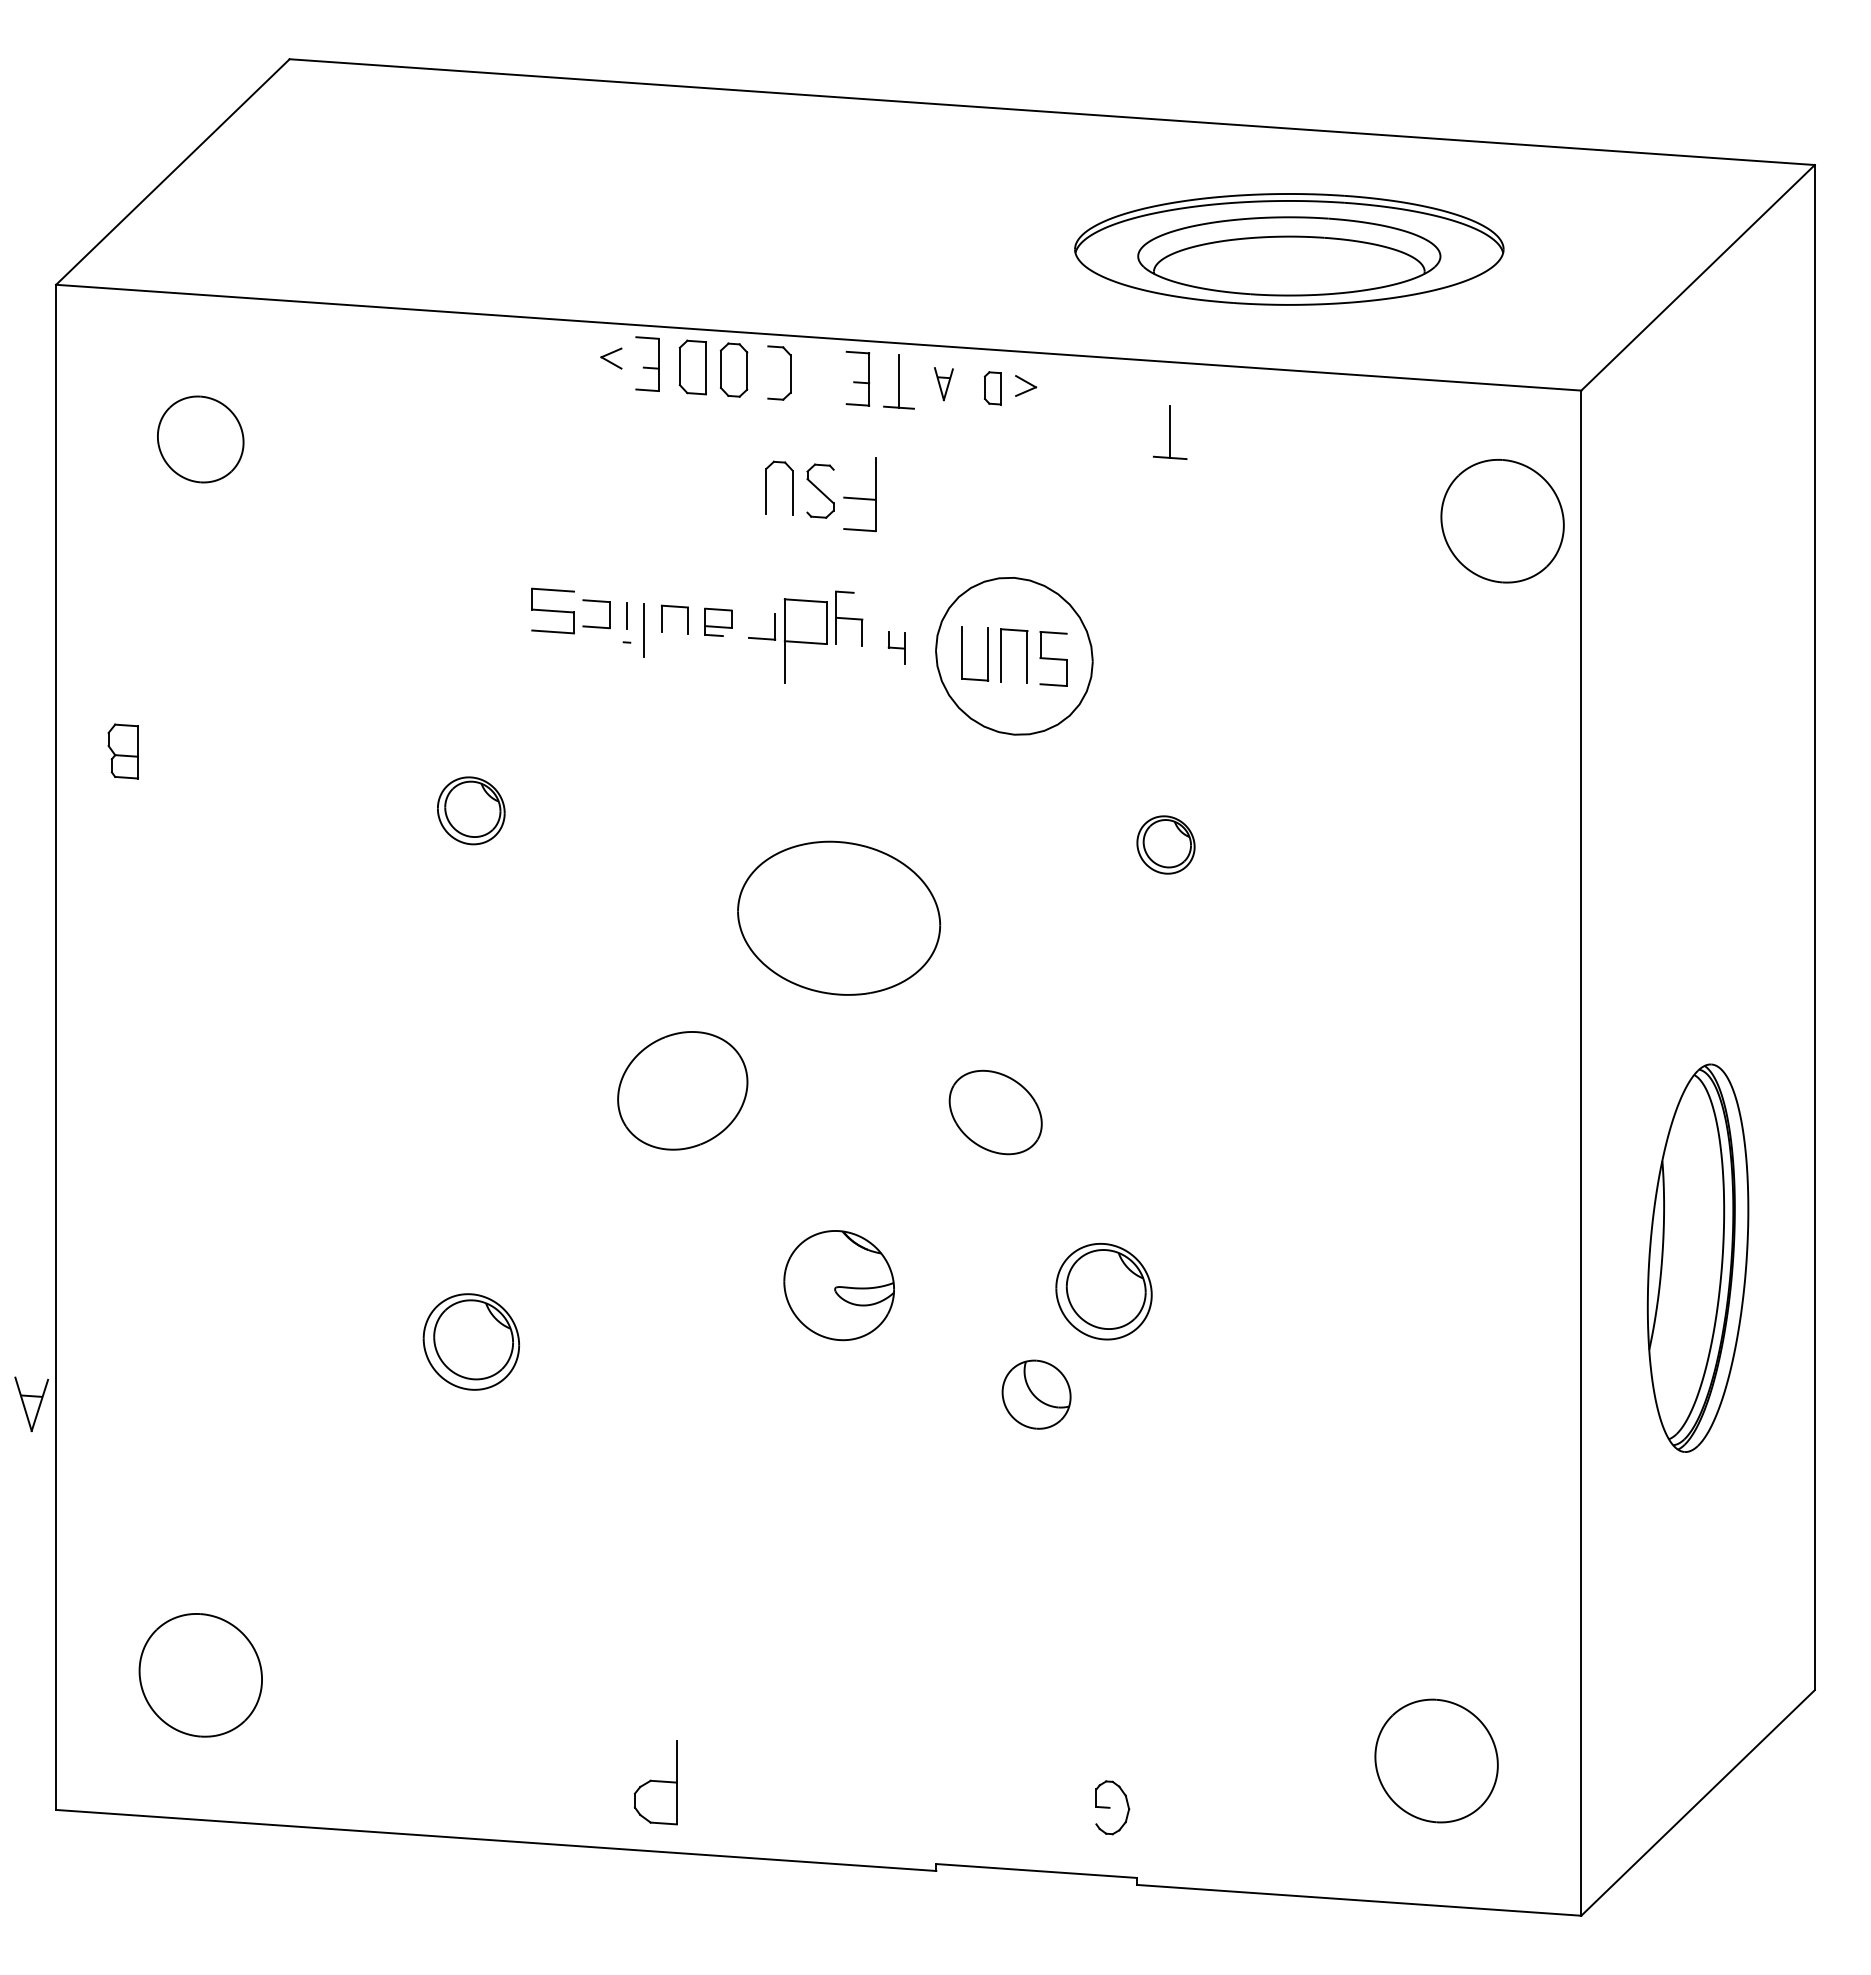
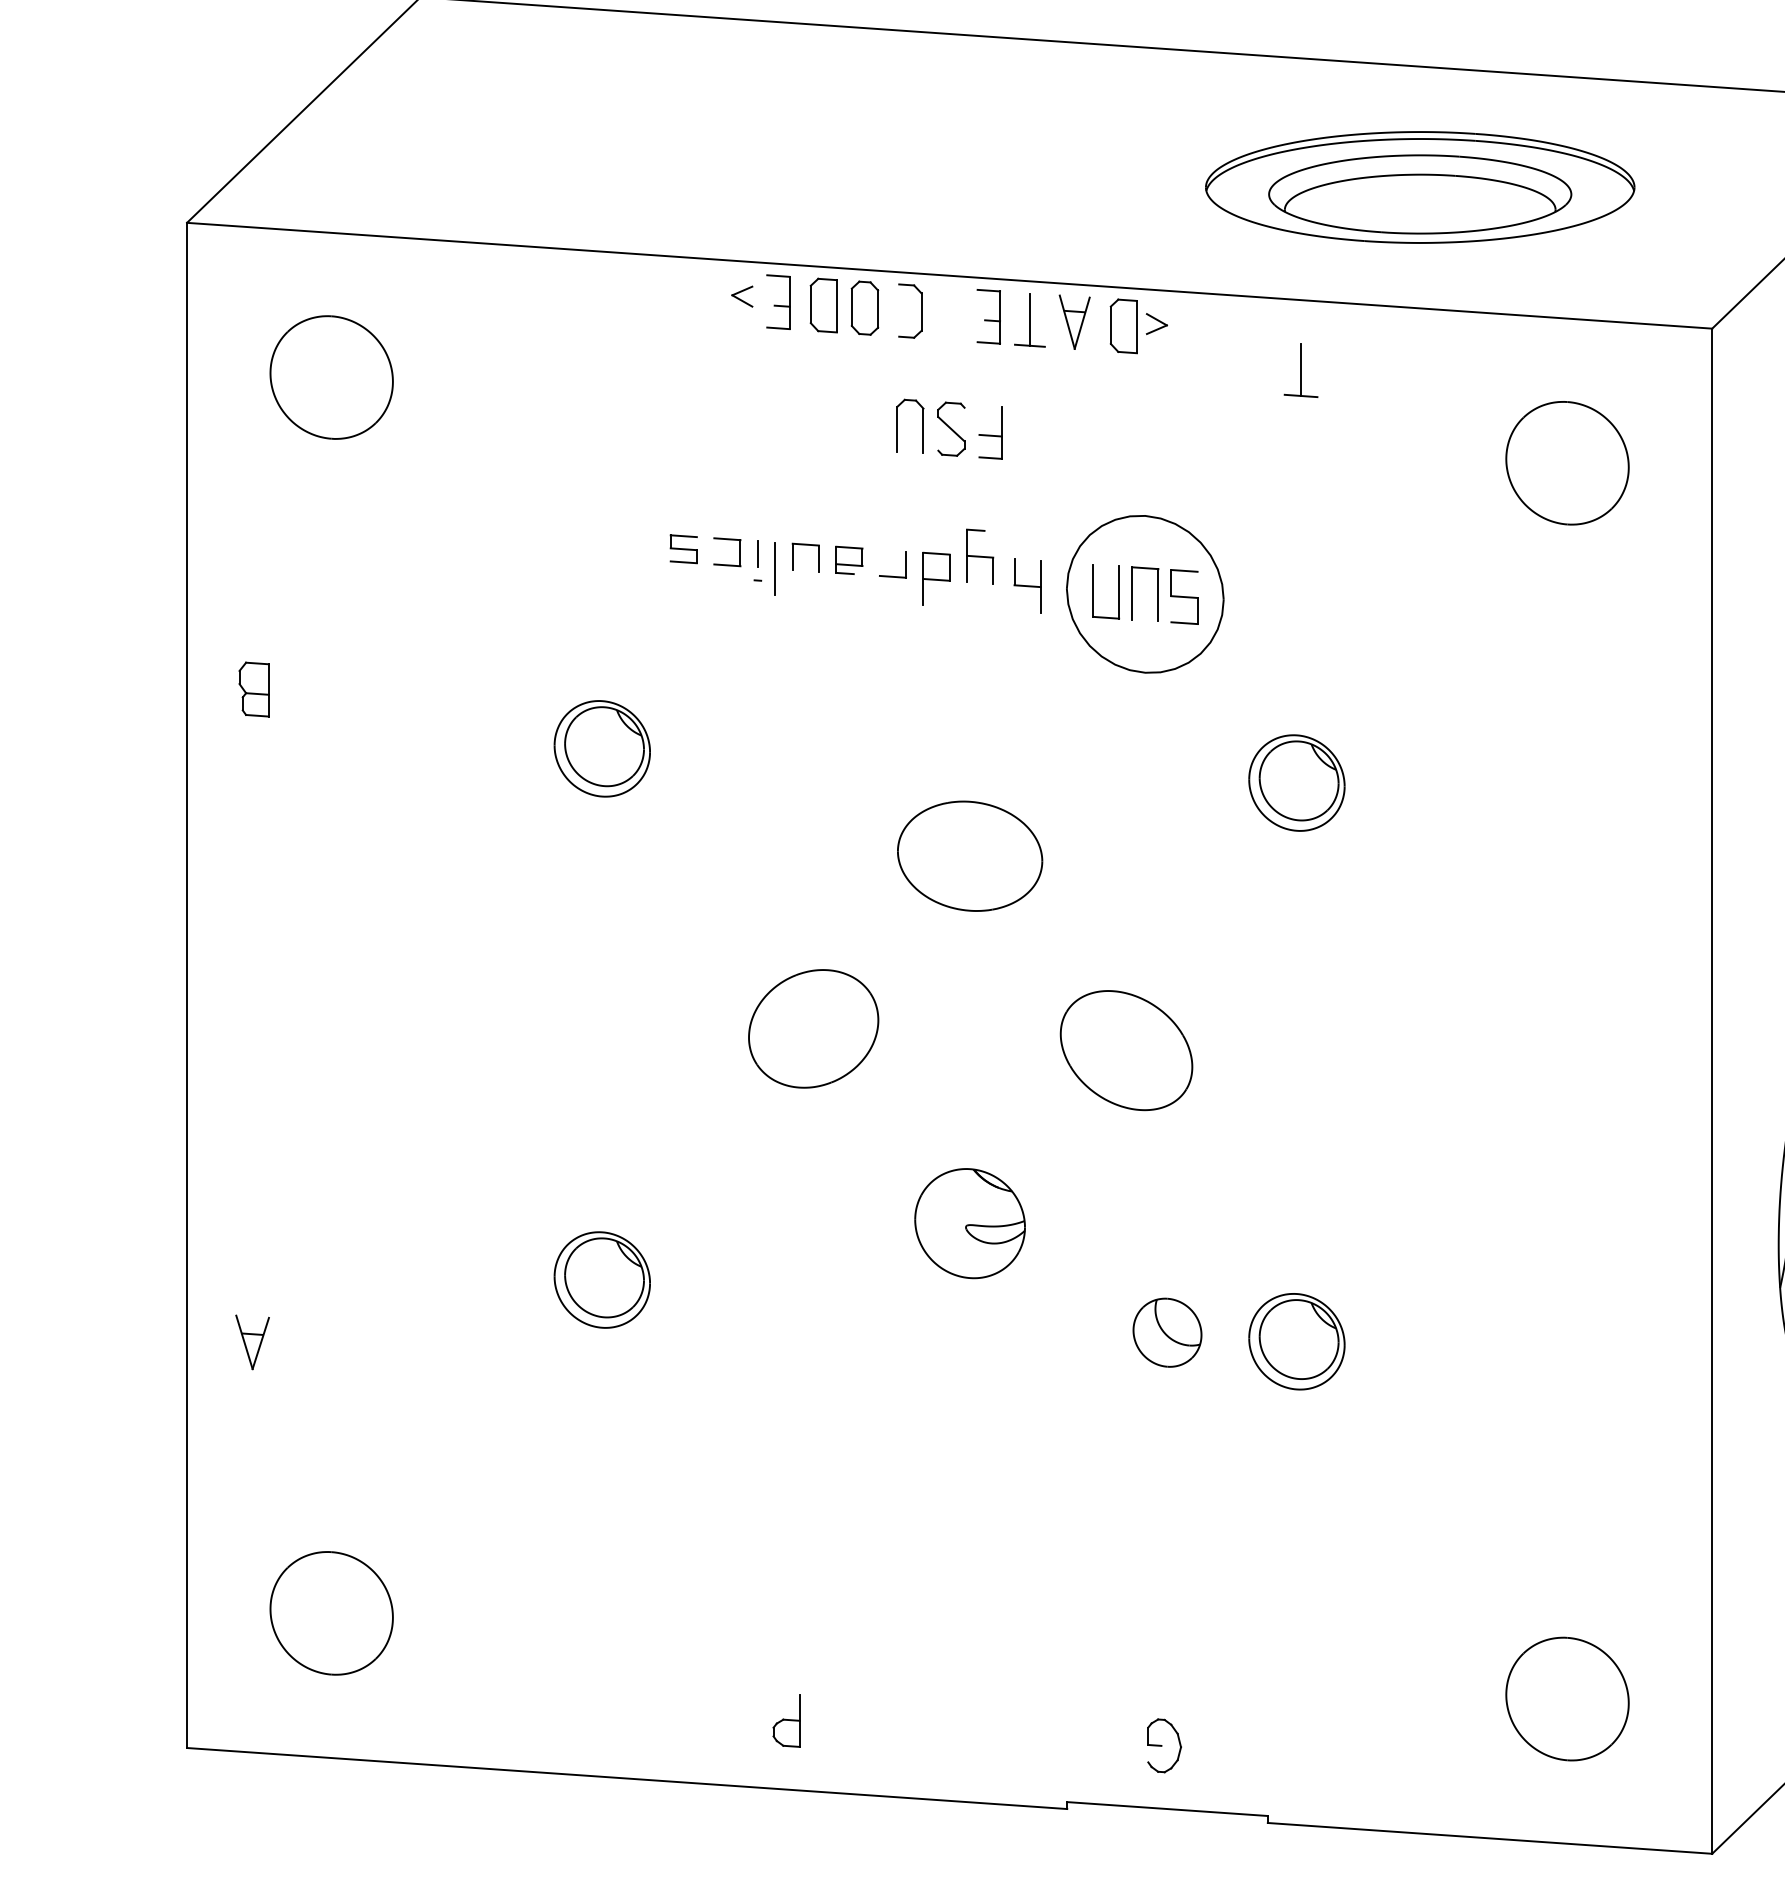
part: (943, 383) -> (1074, 321), size x1.67
part: (992, 388) -> (1123, 326), size x1.67
part: (200, 439) -> (331, 377), size x1.43
part: (859, 494) -> (990, 432), size x0.71
part: (1502, 521) -> (1567, 463), moved
part: (552, 611) -> (683, 549), size x0.62
part: (805, 640) -> (936, 578), size x0.62
part: (896, 647) -> (1027, 585), size x1.67
part: (470, 810) -> (601, 748), size x1.43
part: (1165, 844) -> (1296, 782), size x1.67
part: (839, 917) -> (970, 855), size x0.71
part: (995, 1112) -> (1126, 1050), size x1.43
part: (1103, 1291) -> (1296, 1341), moved
part: (31, 1404) -> (252, 1342), moved
part: (655, 1782) -> (786, 1720), size x0.62
part: (1112, 1807) -> (1164, 1745), moved

